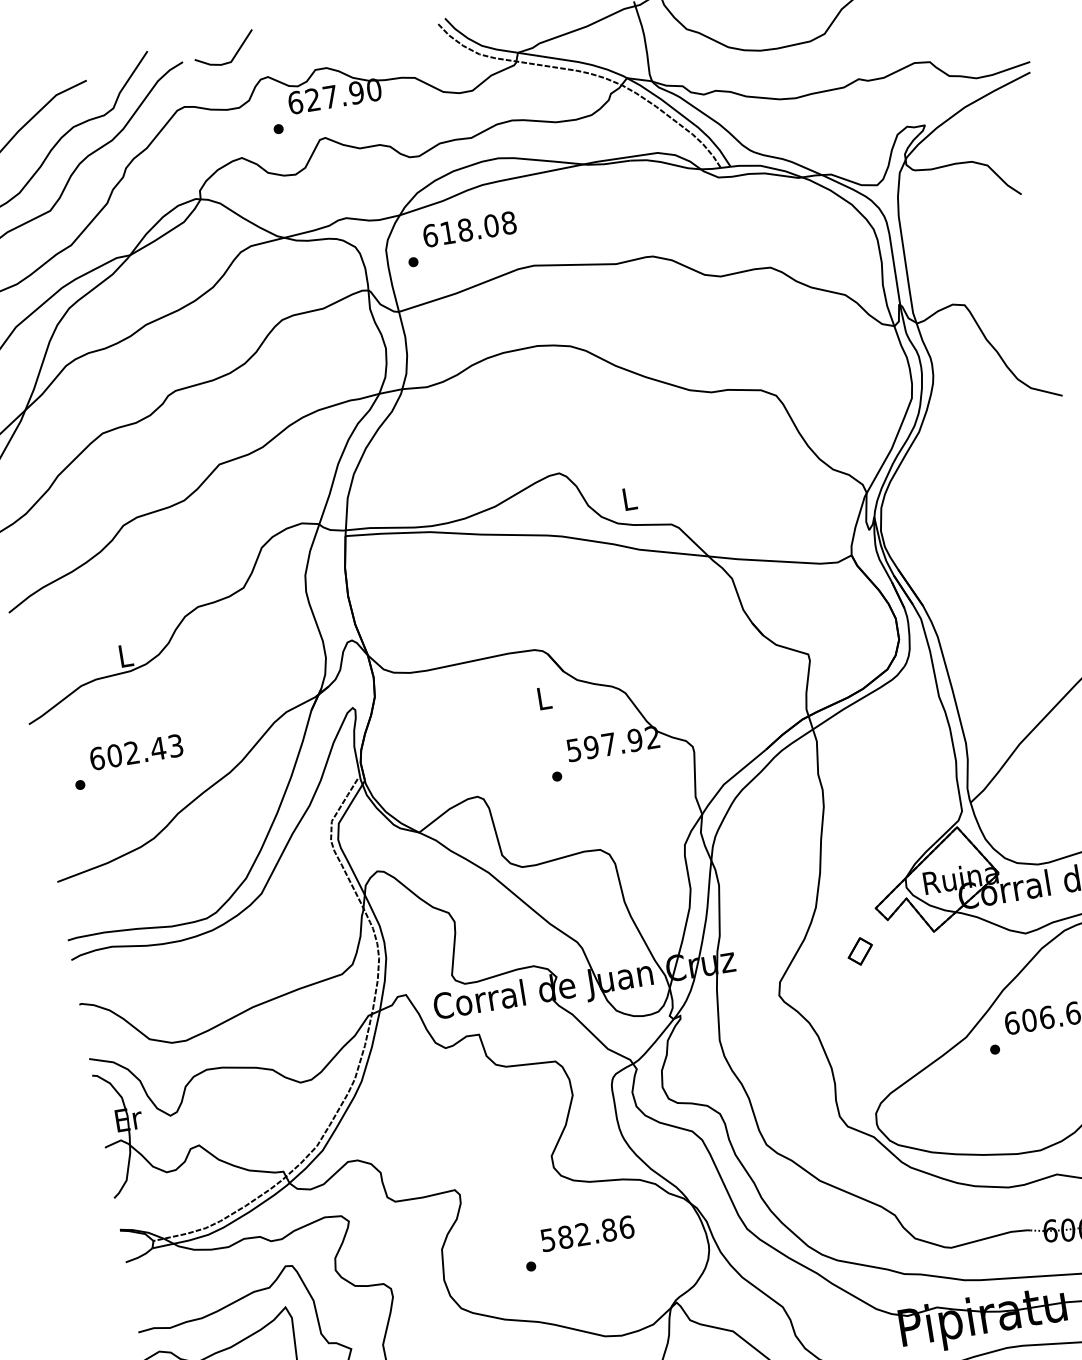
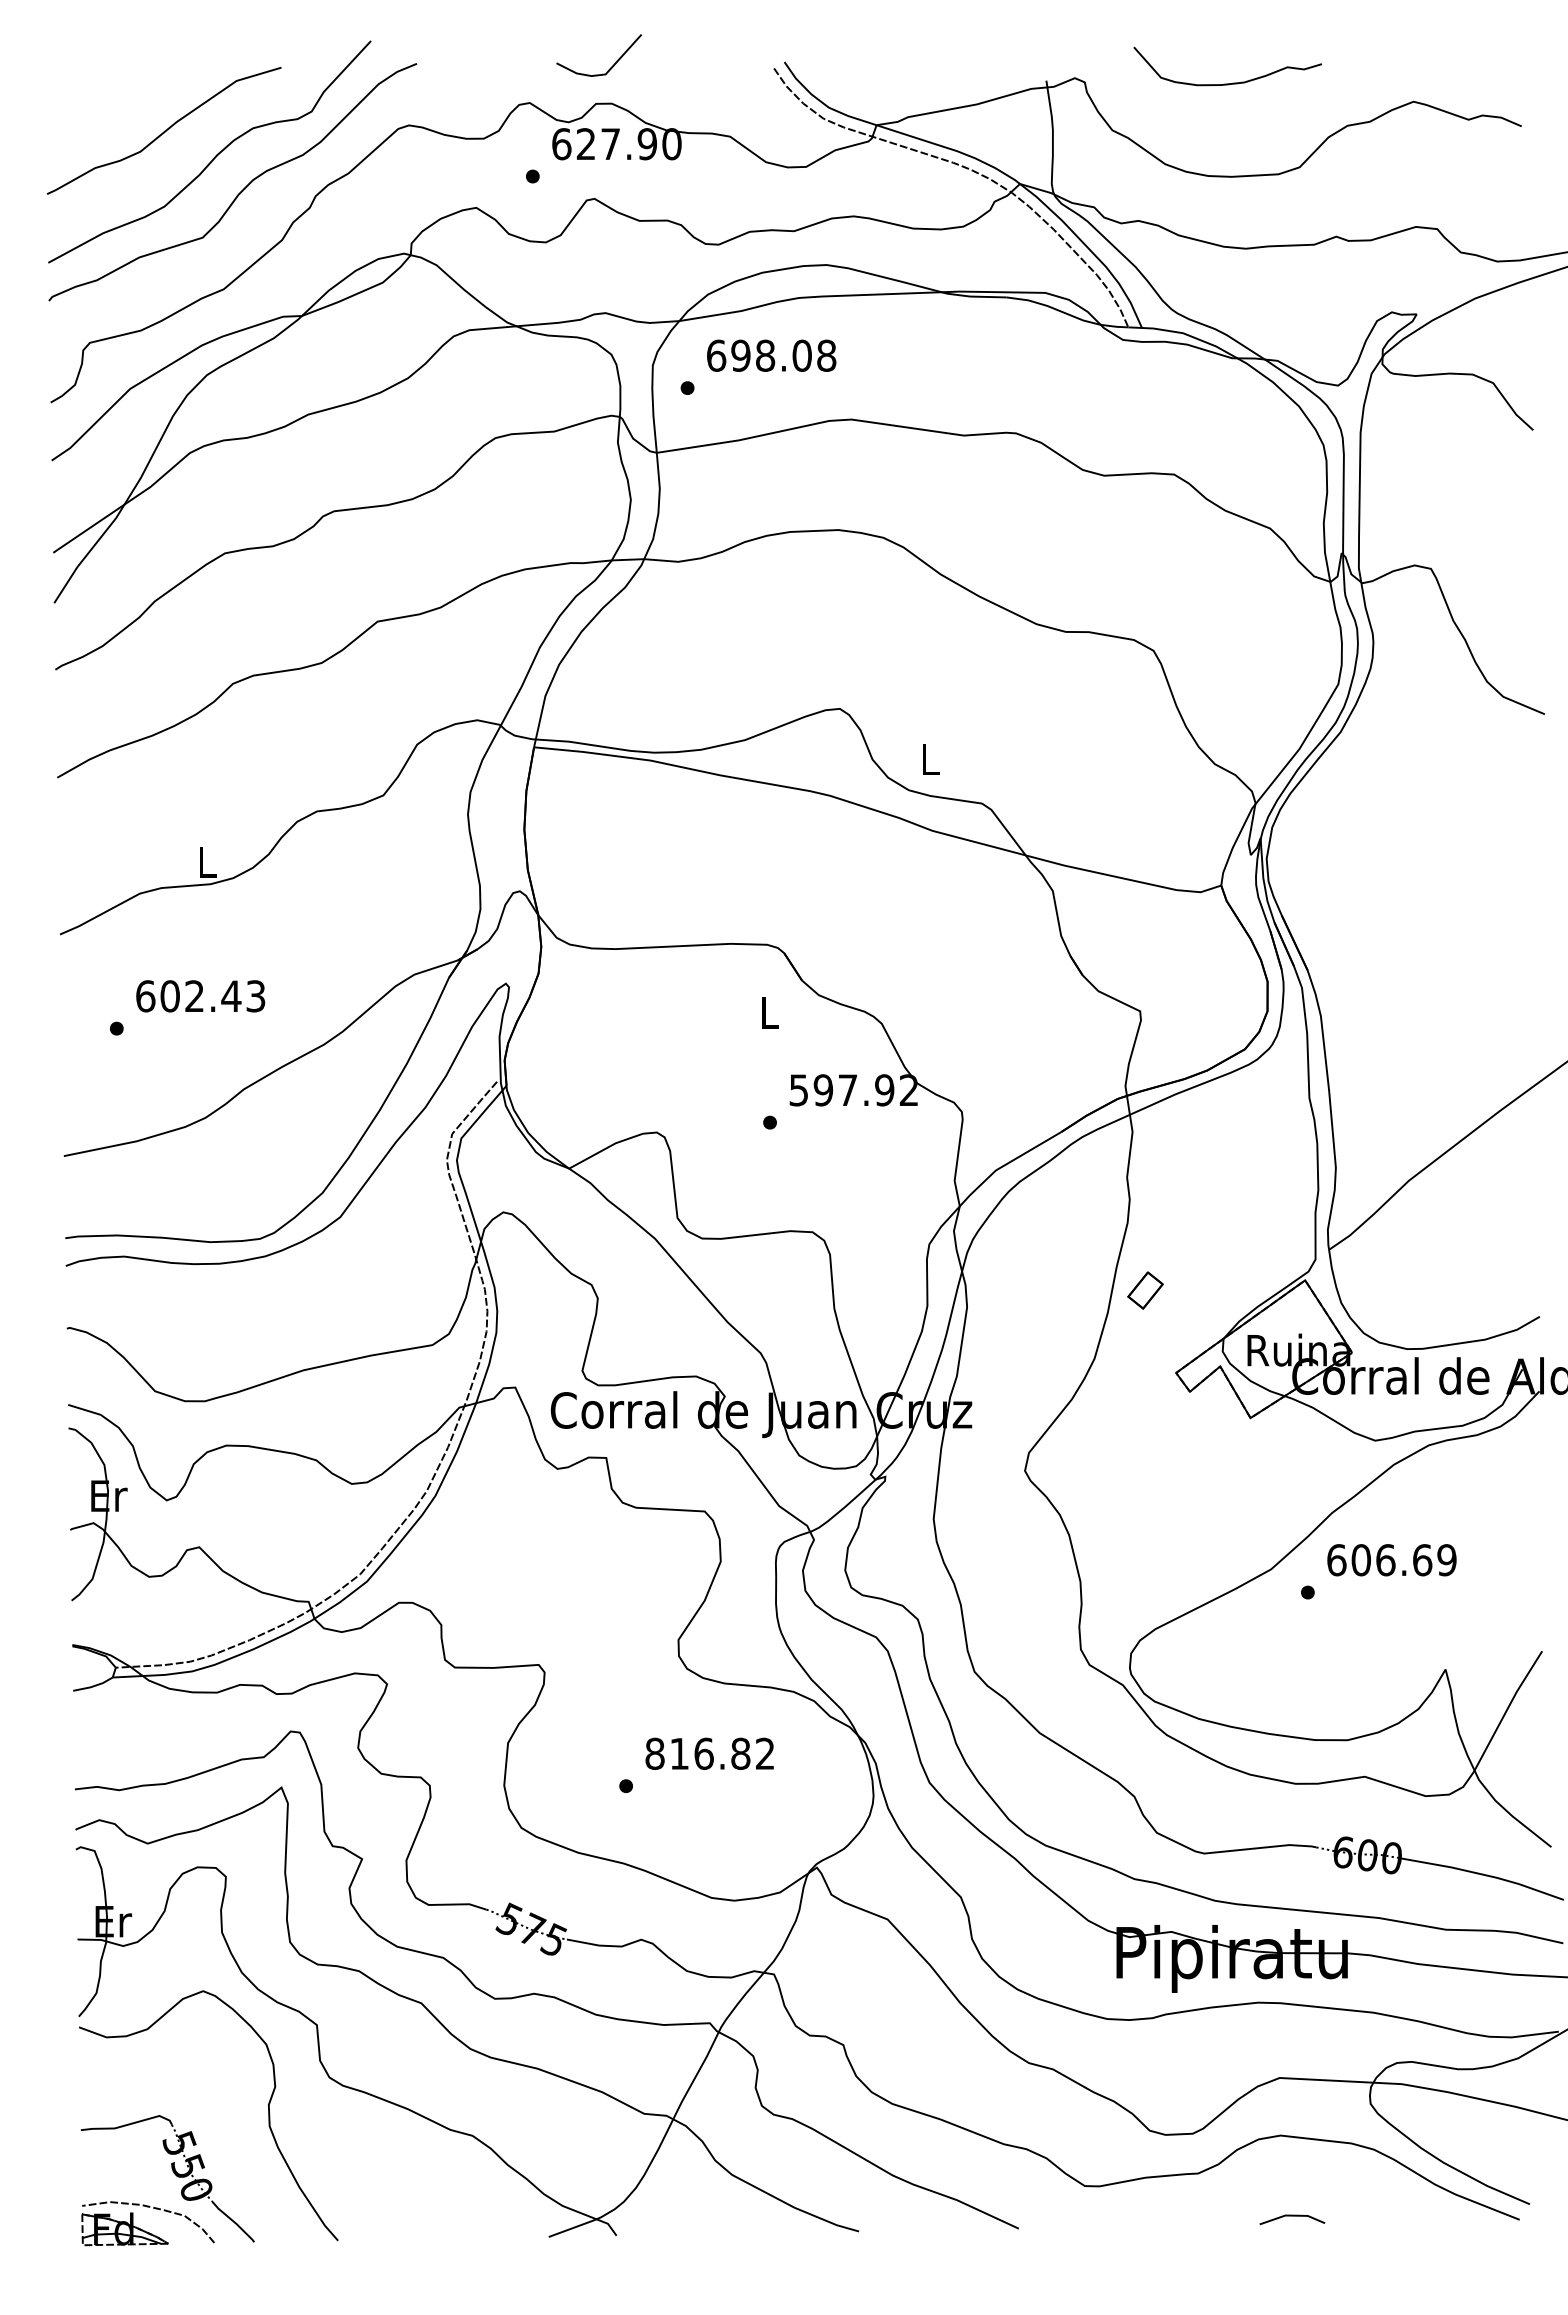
line: (233, 56) -> (610, 67), moved
text: (447, 232) -> (740, 355), 618.08 -> 698.08
part: (860, 951) -> (1145, 1290), moved
text: (587, 1233) -> (710, 1753), 582.86 -> 816.82

